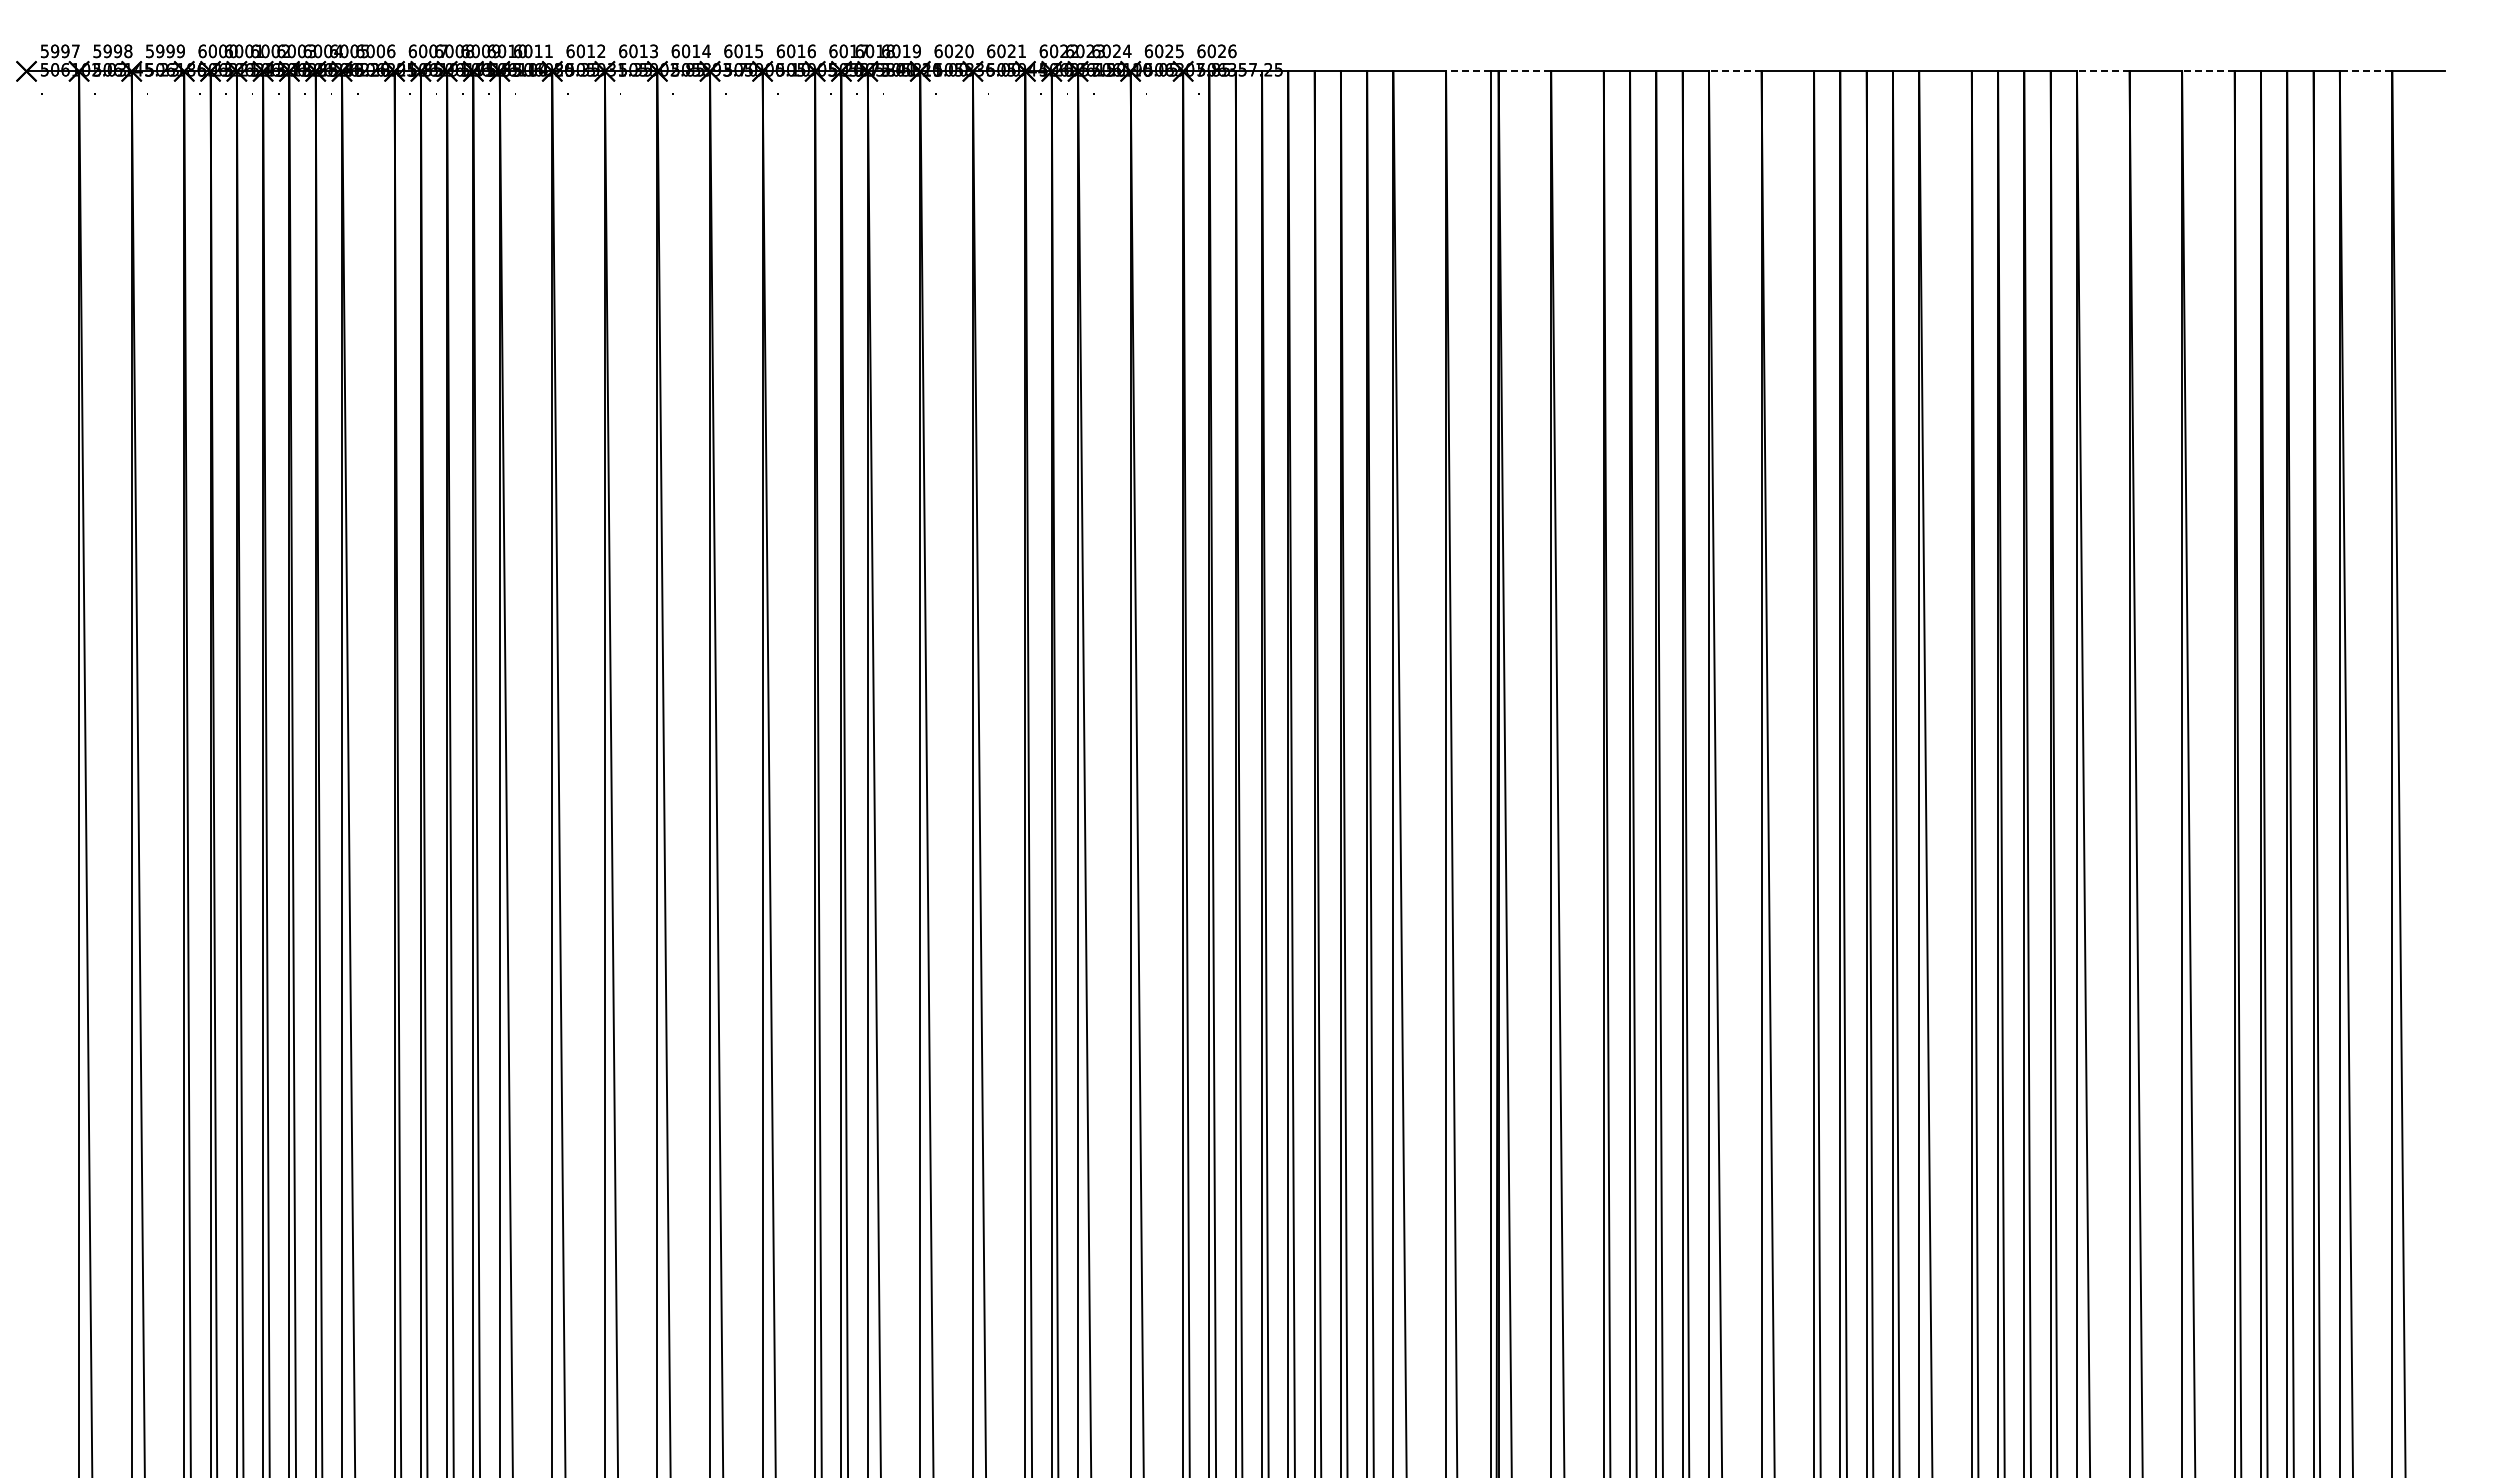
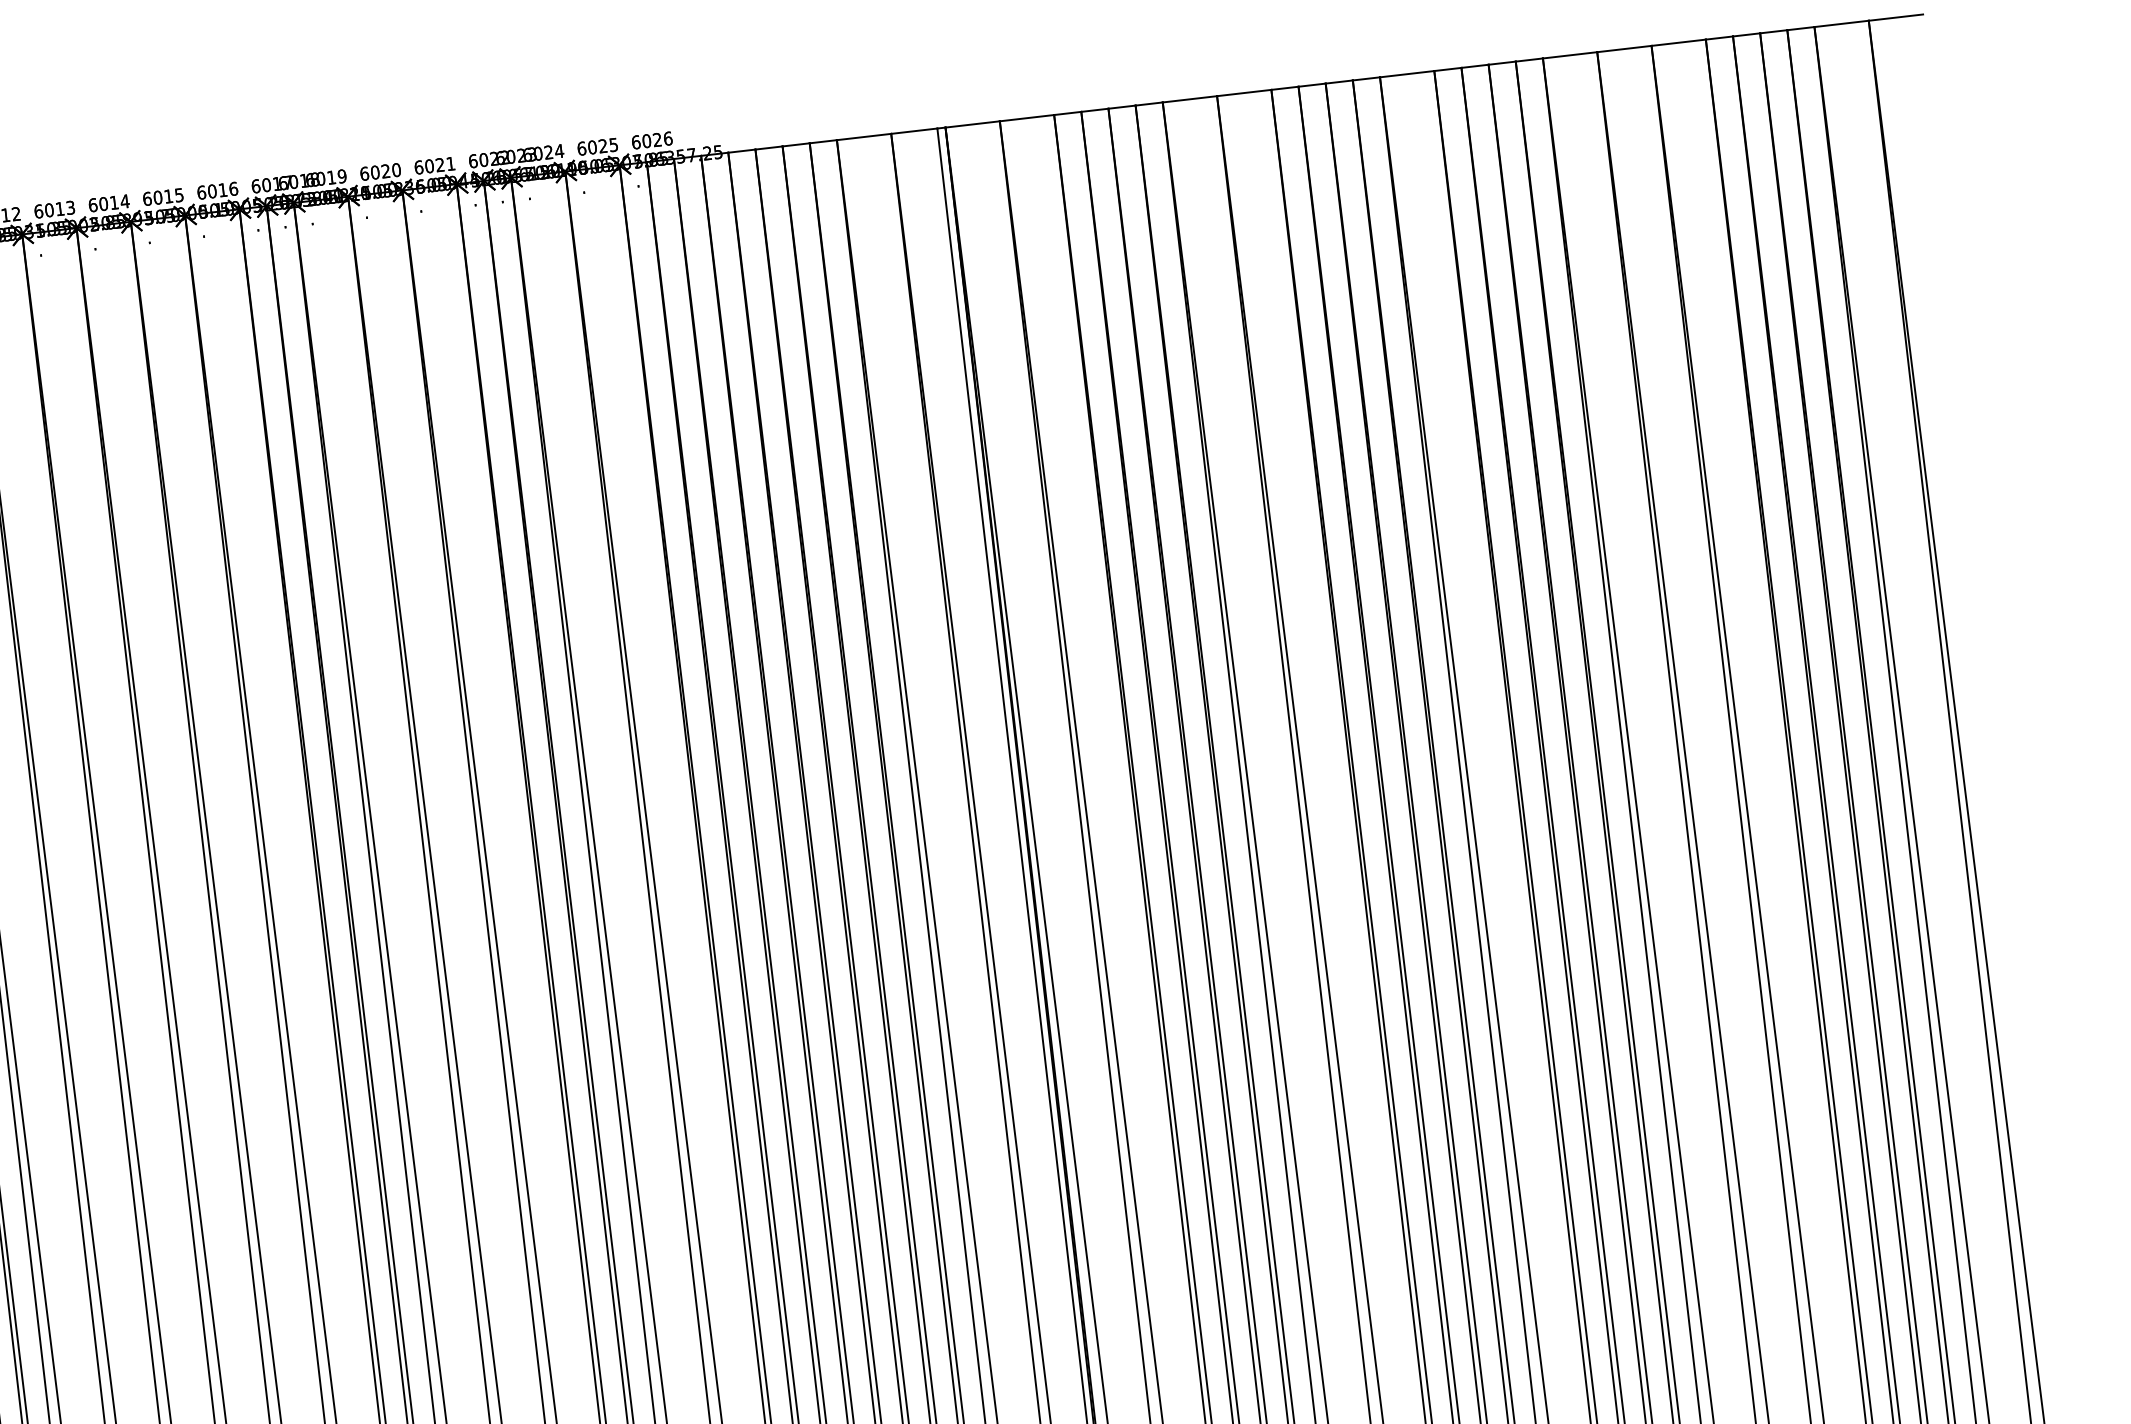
line: (1467, 71) -> (913, 131), dashed -> solid
line: (1524, 71) -> (972, 124), dashed -> solid
line: (1734, 71) -> (1189, 99), dashed -> solid
line: (2102, 71) -> (1569, 55), dashed -> solid
line: (2207, 71) -> (1677, 42), dashed -> solid
line: (2365, 71) -> (1841, 24), dashed -> solid

